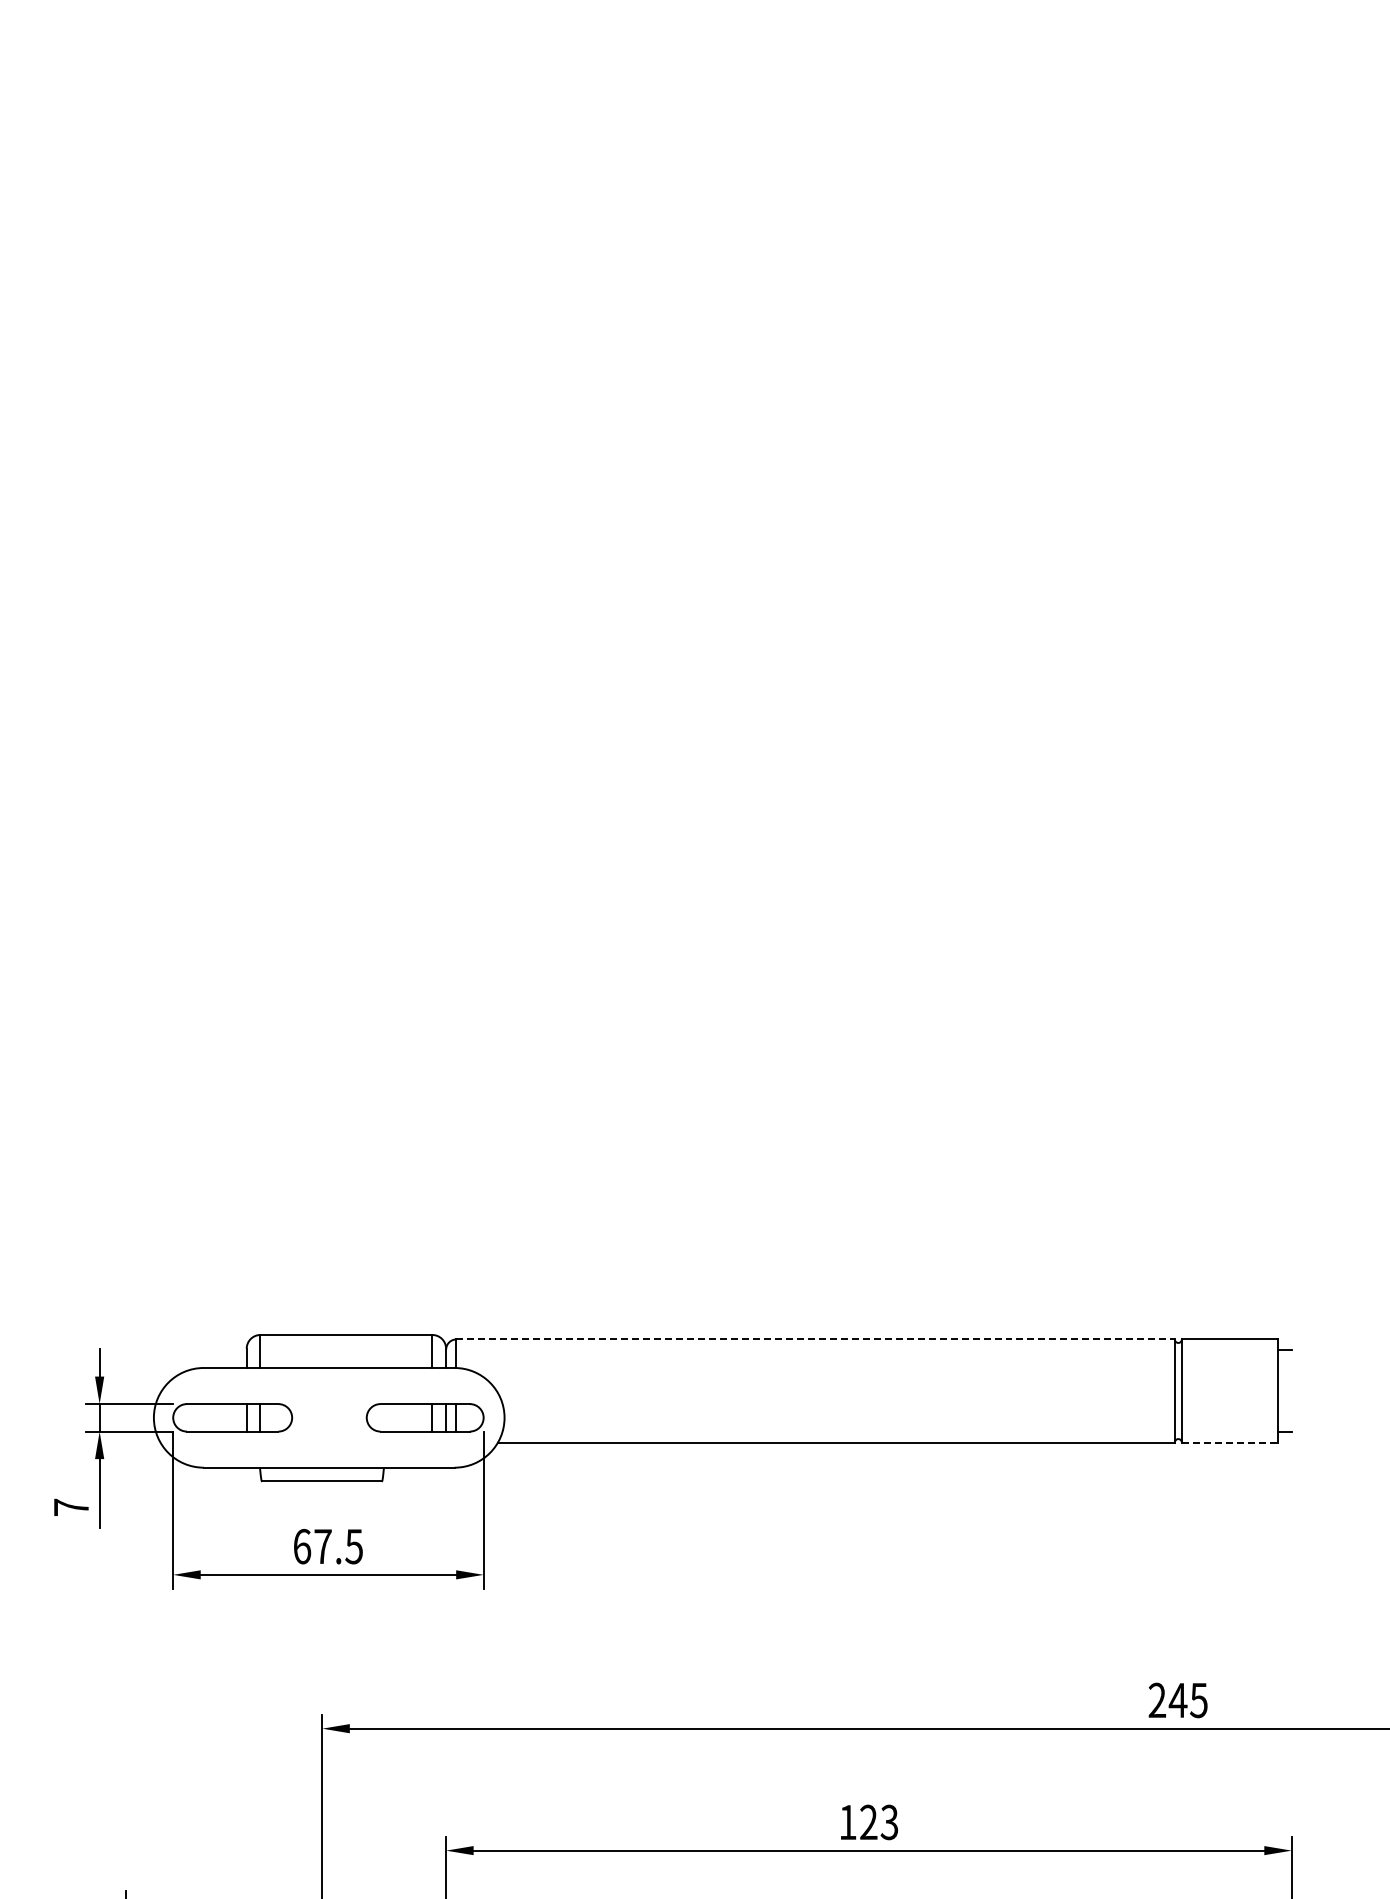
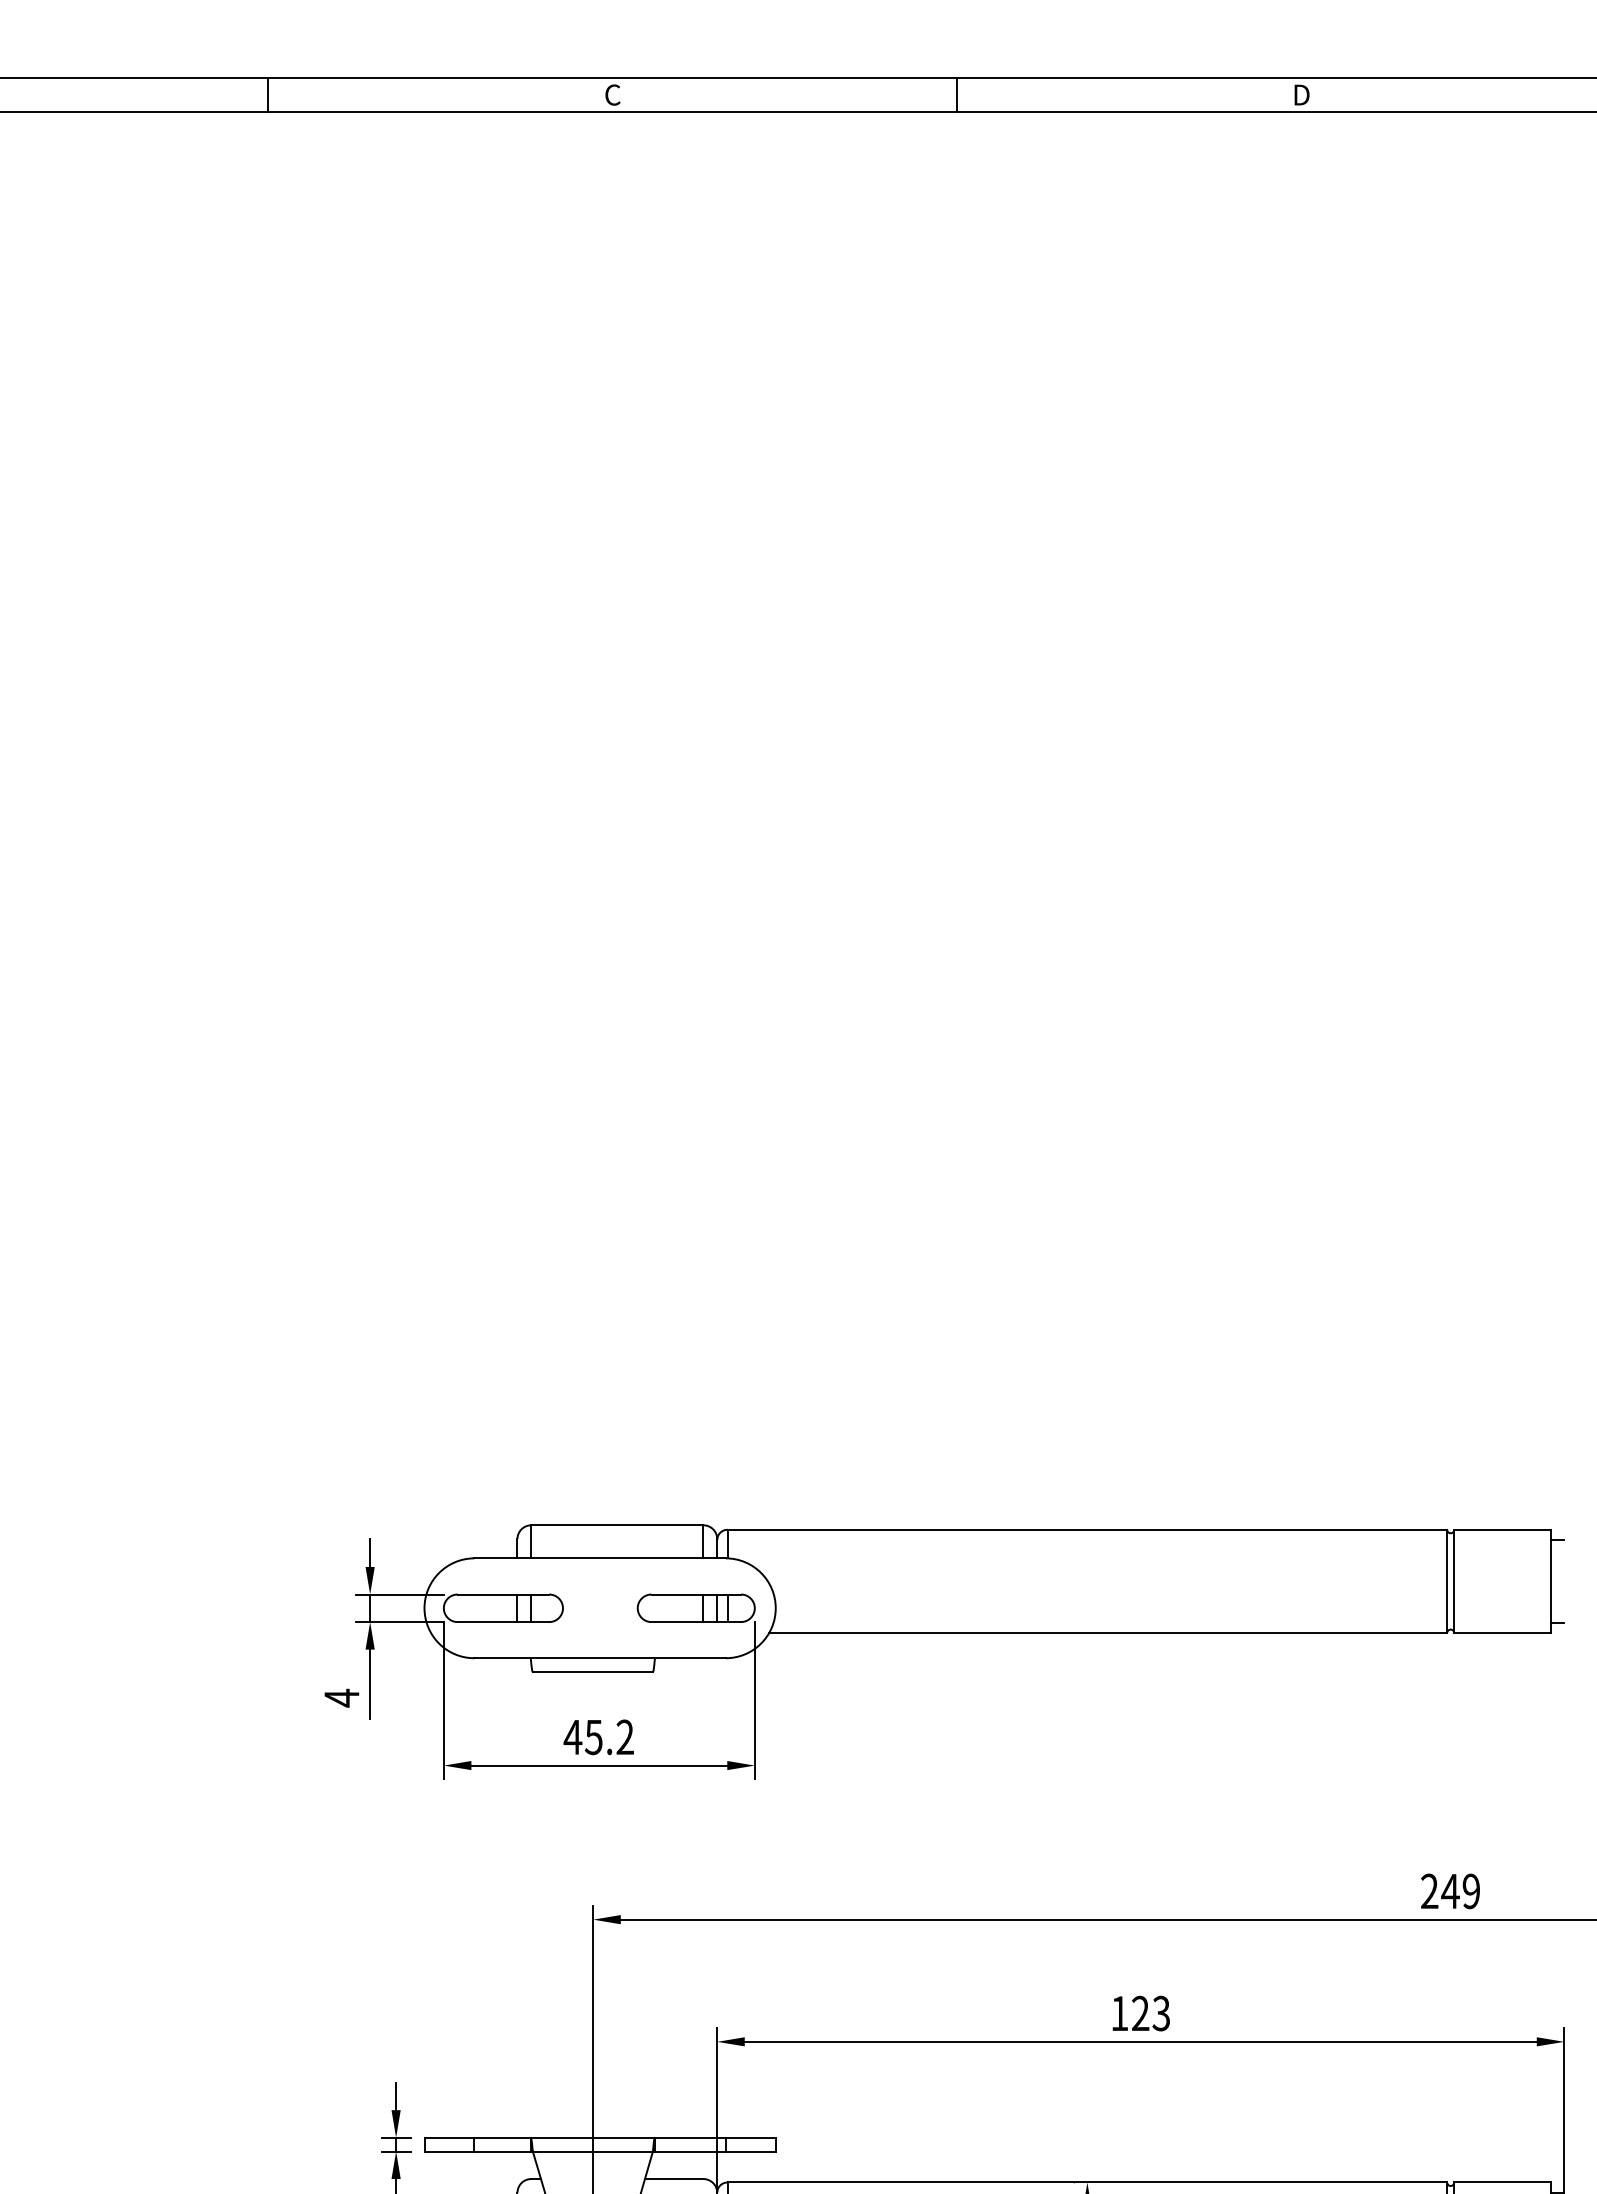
line: (815, 1339) -> (1087, 1529), dashed -> solid
line: (1230, 1442) -> (1502, 1633), dashed -> solid
text: (71, 1506) -> (341, 1697), 7 -> 4
text: (327, 1546) -> (598, 1737), 67.5 -> 45.2
text: (1198, 1700) -> (1470, 1891), 245 -> 249

